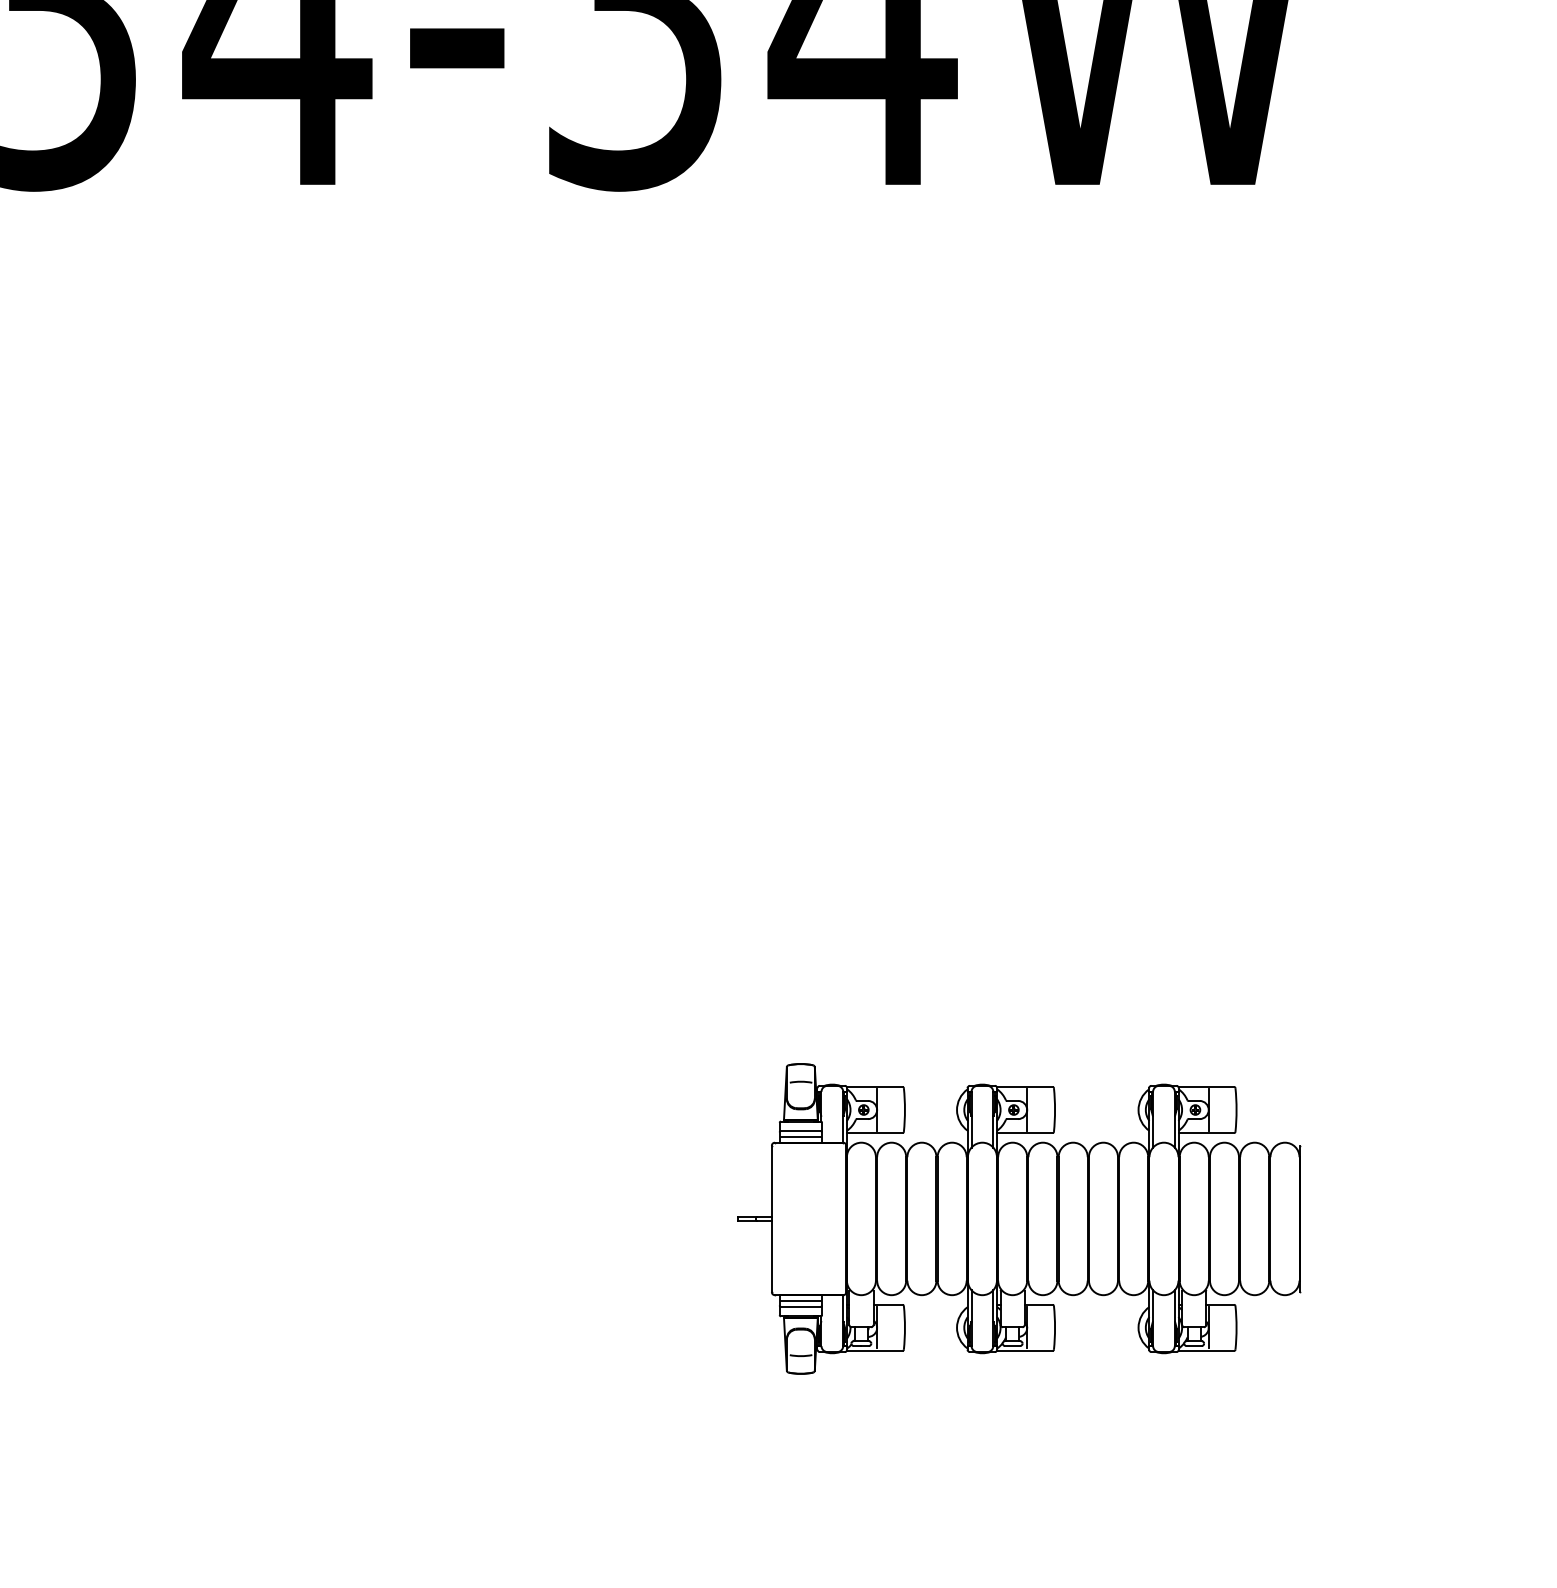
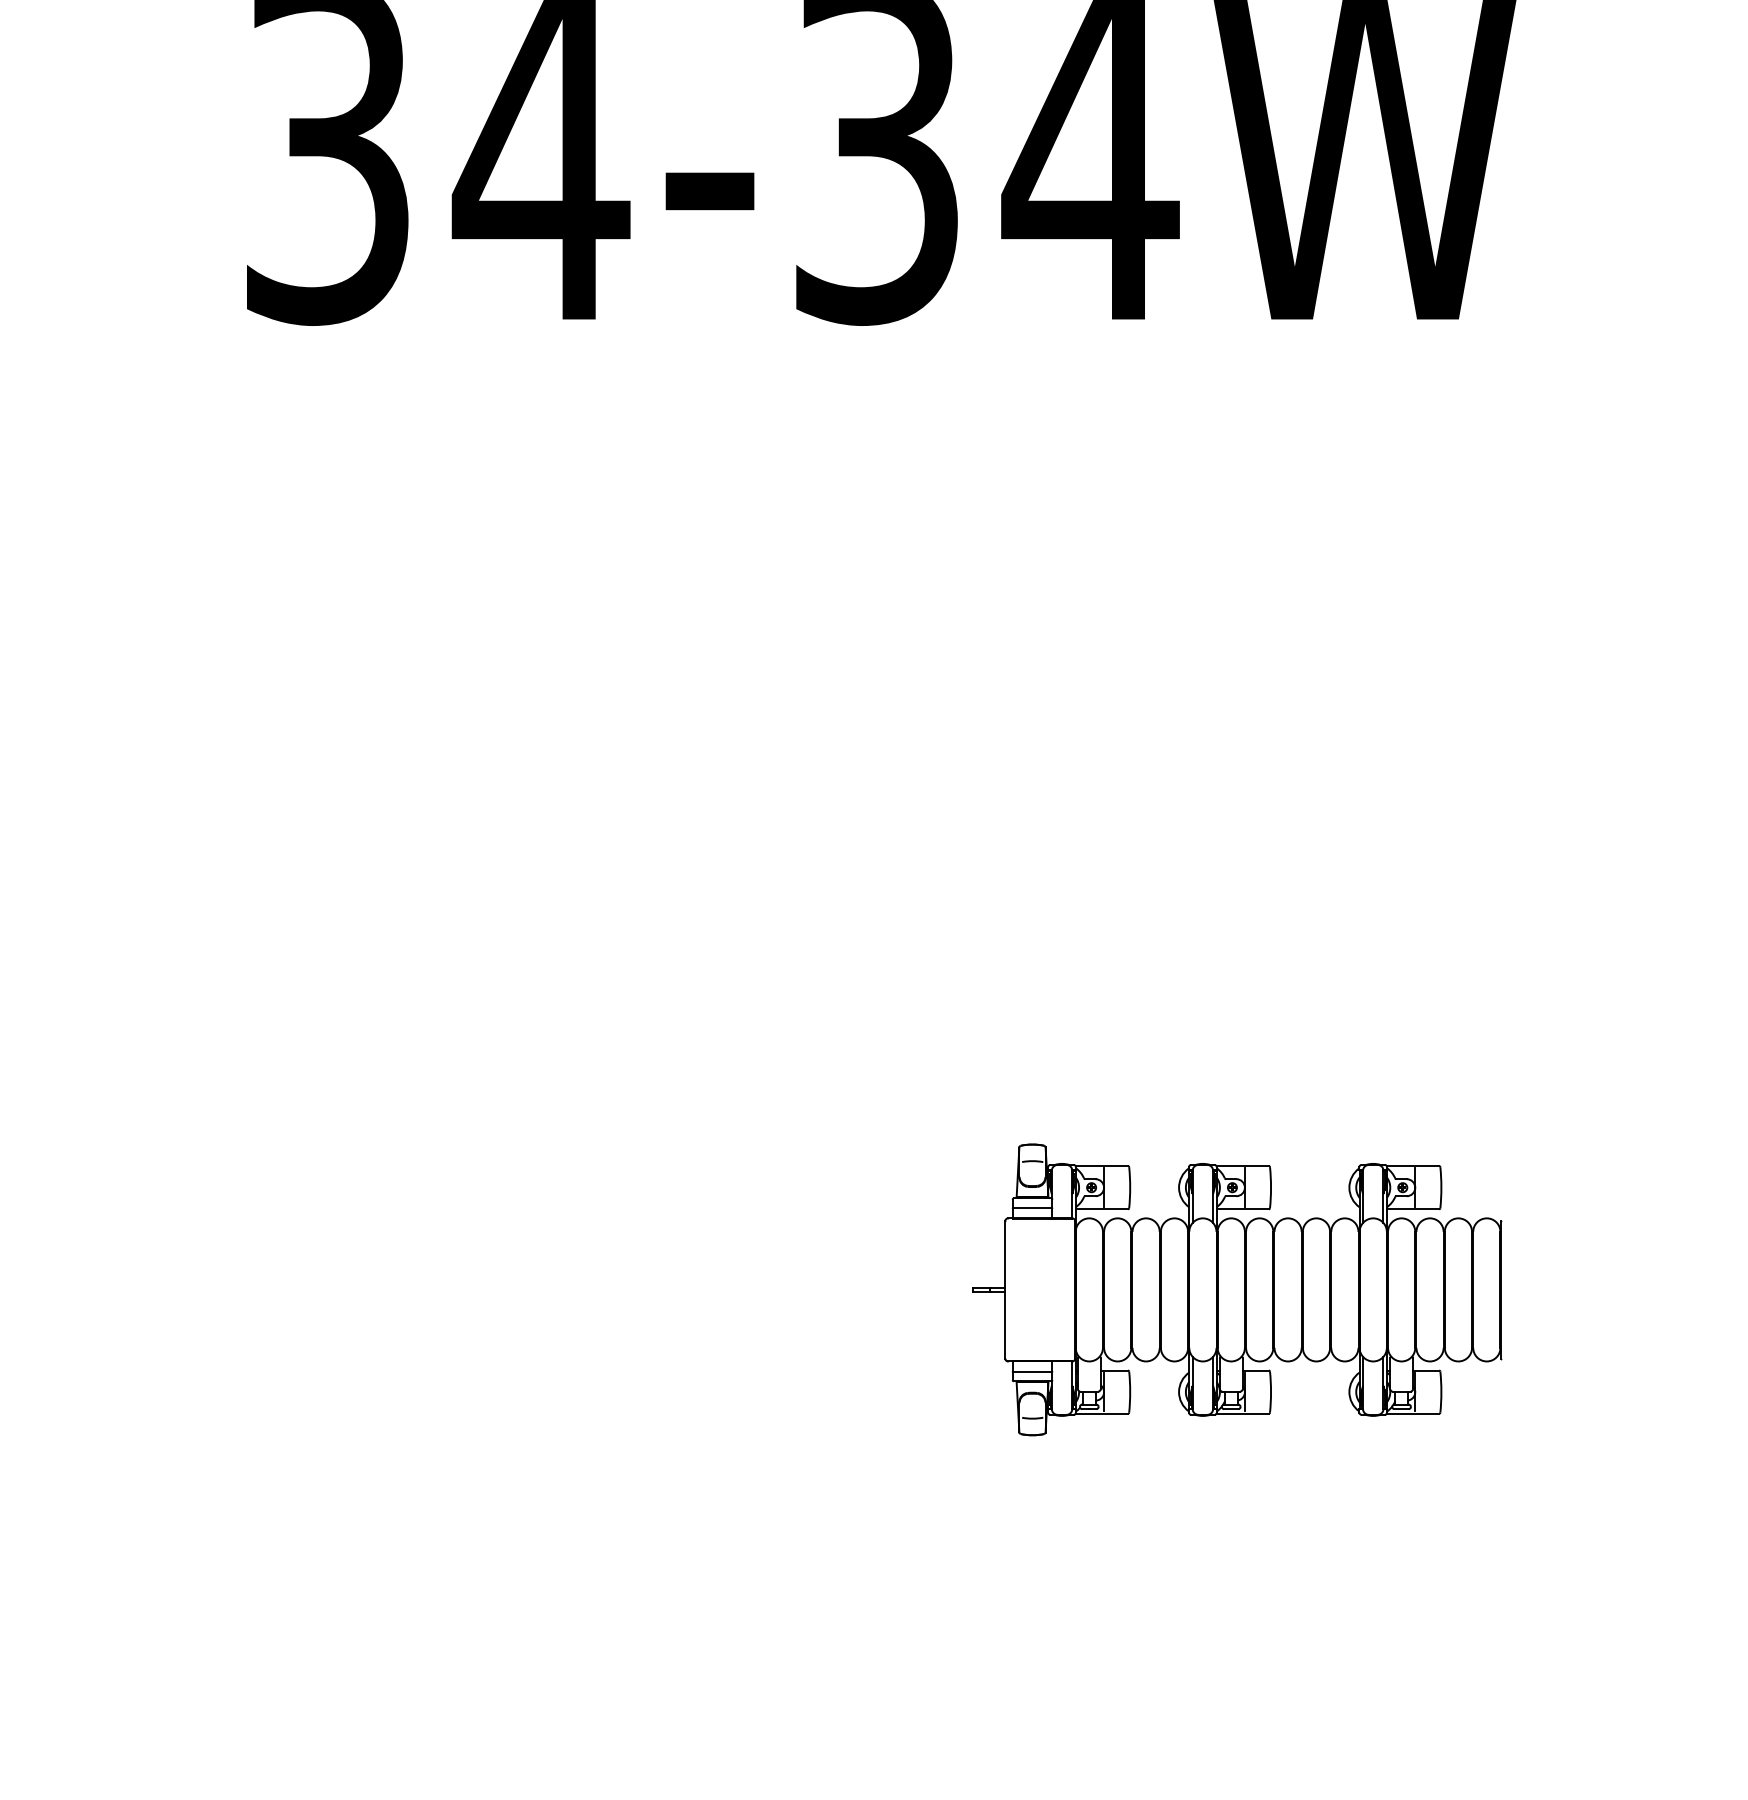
line: (800, 1136) -> (1032, 1212), removed
line: (800, 1301) -> (1032, 1367), removed

